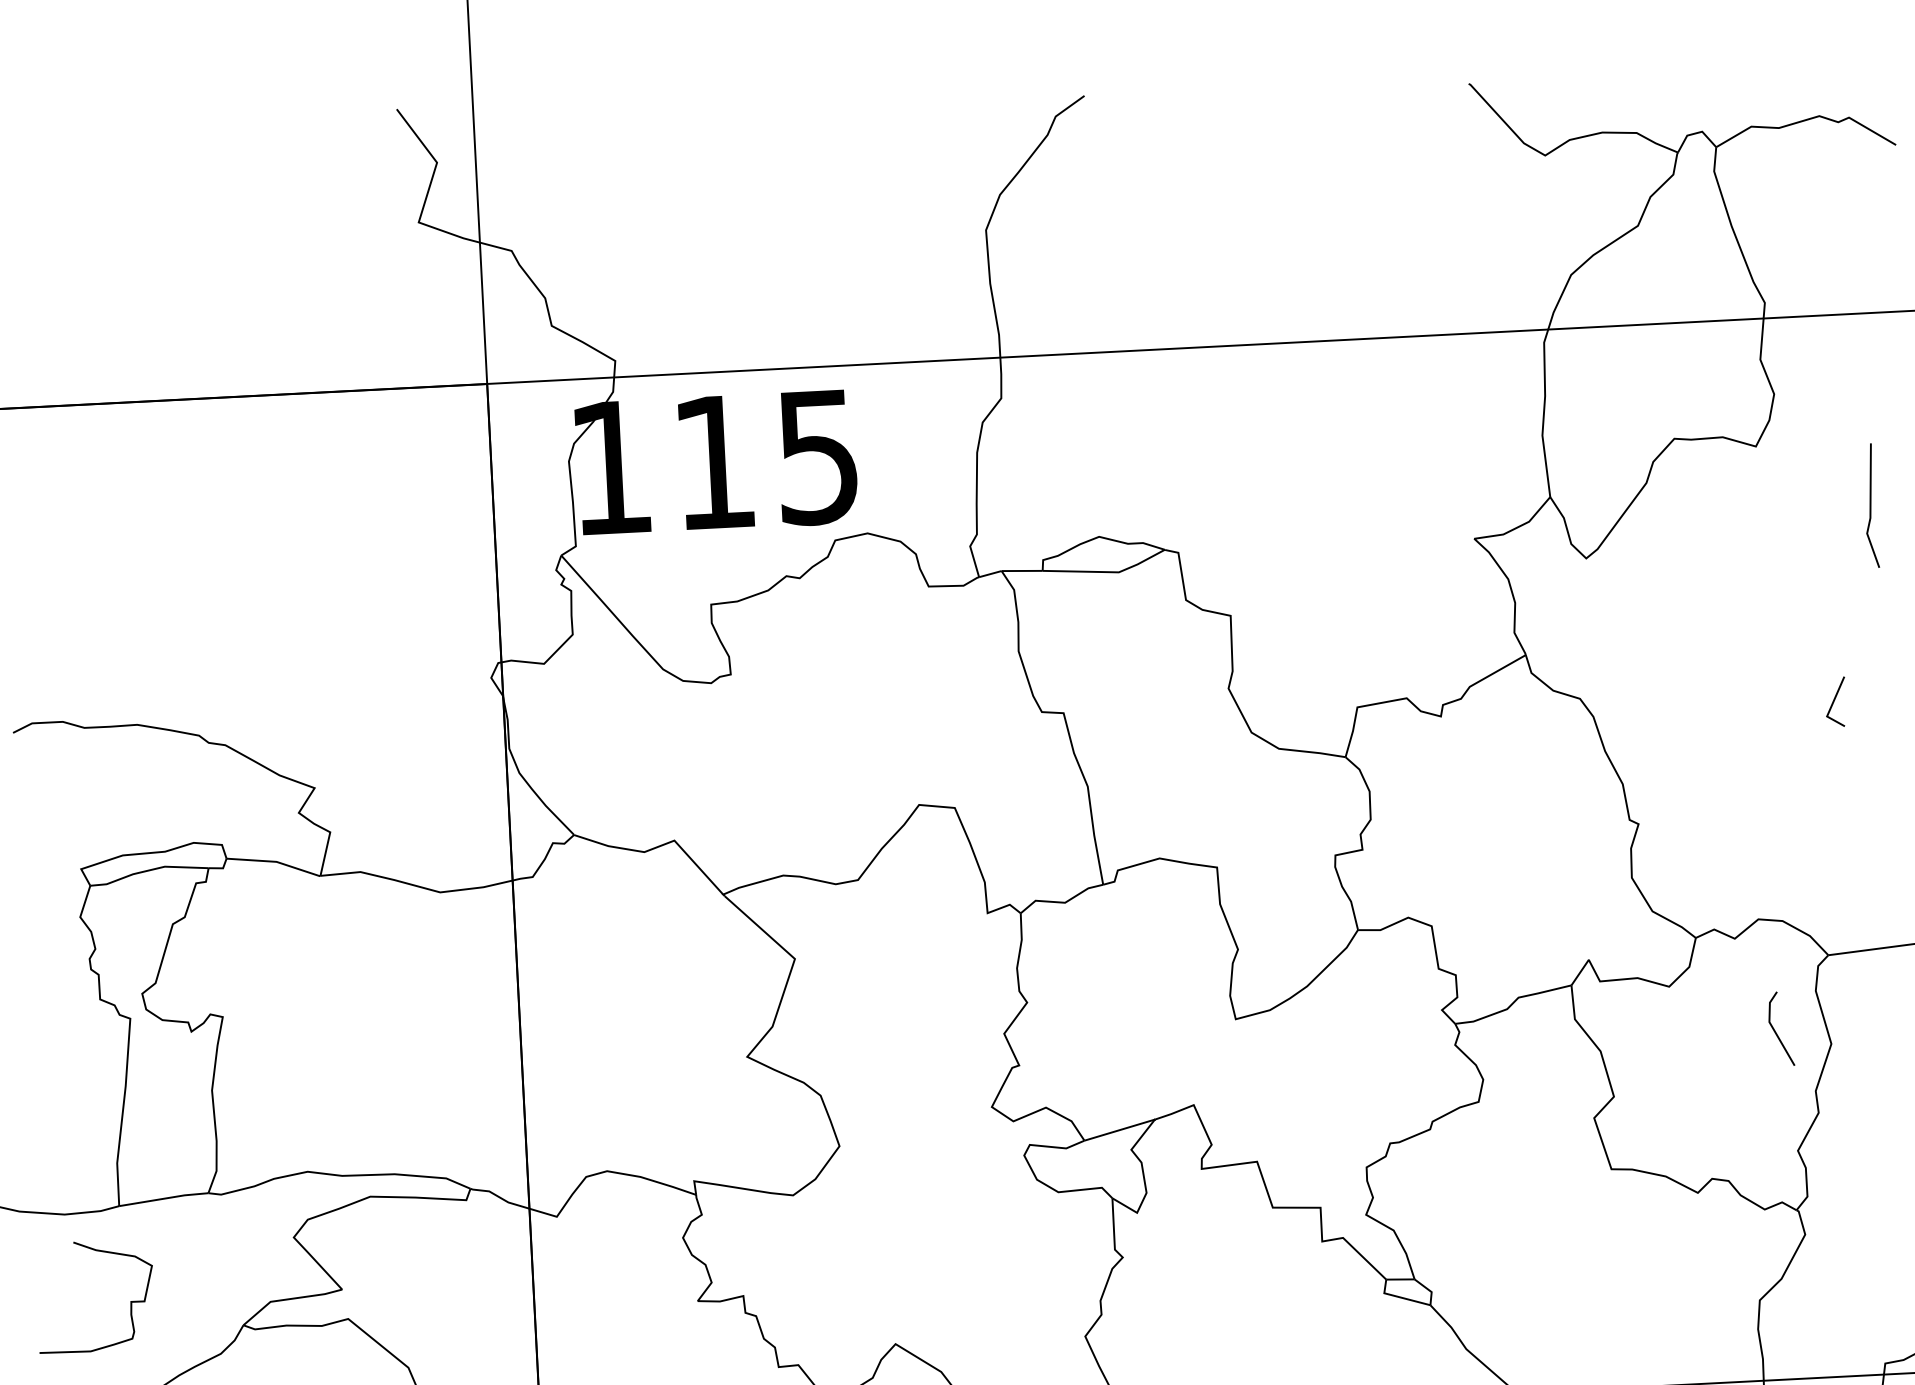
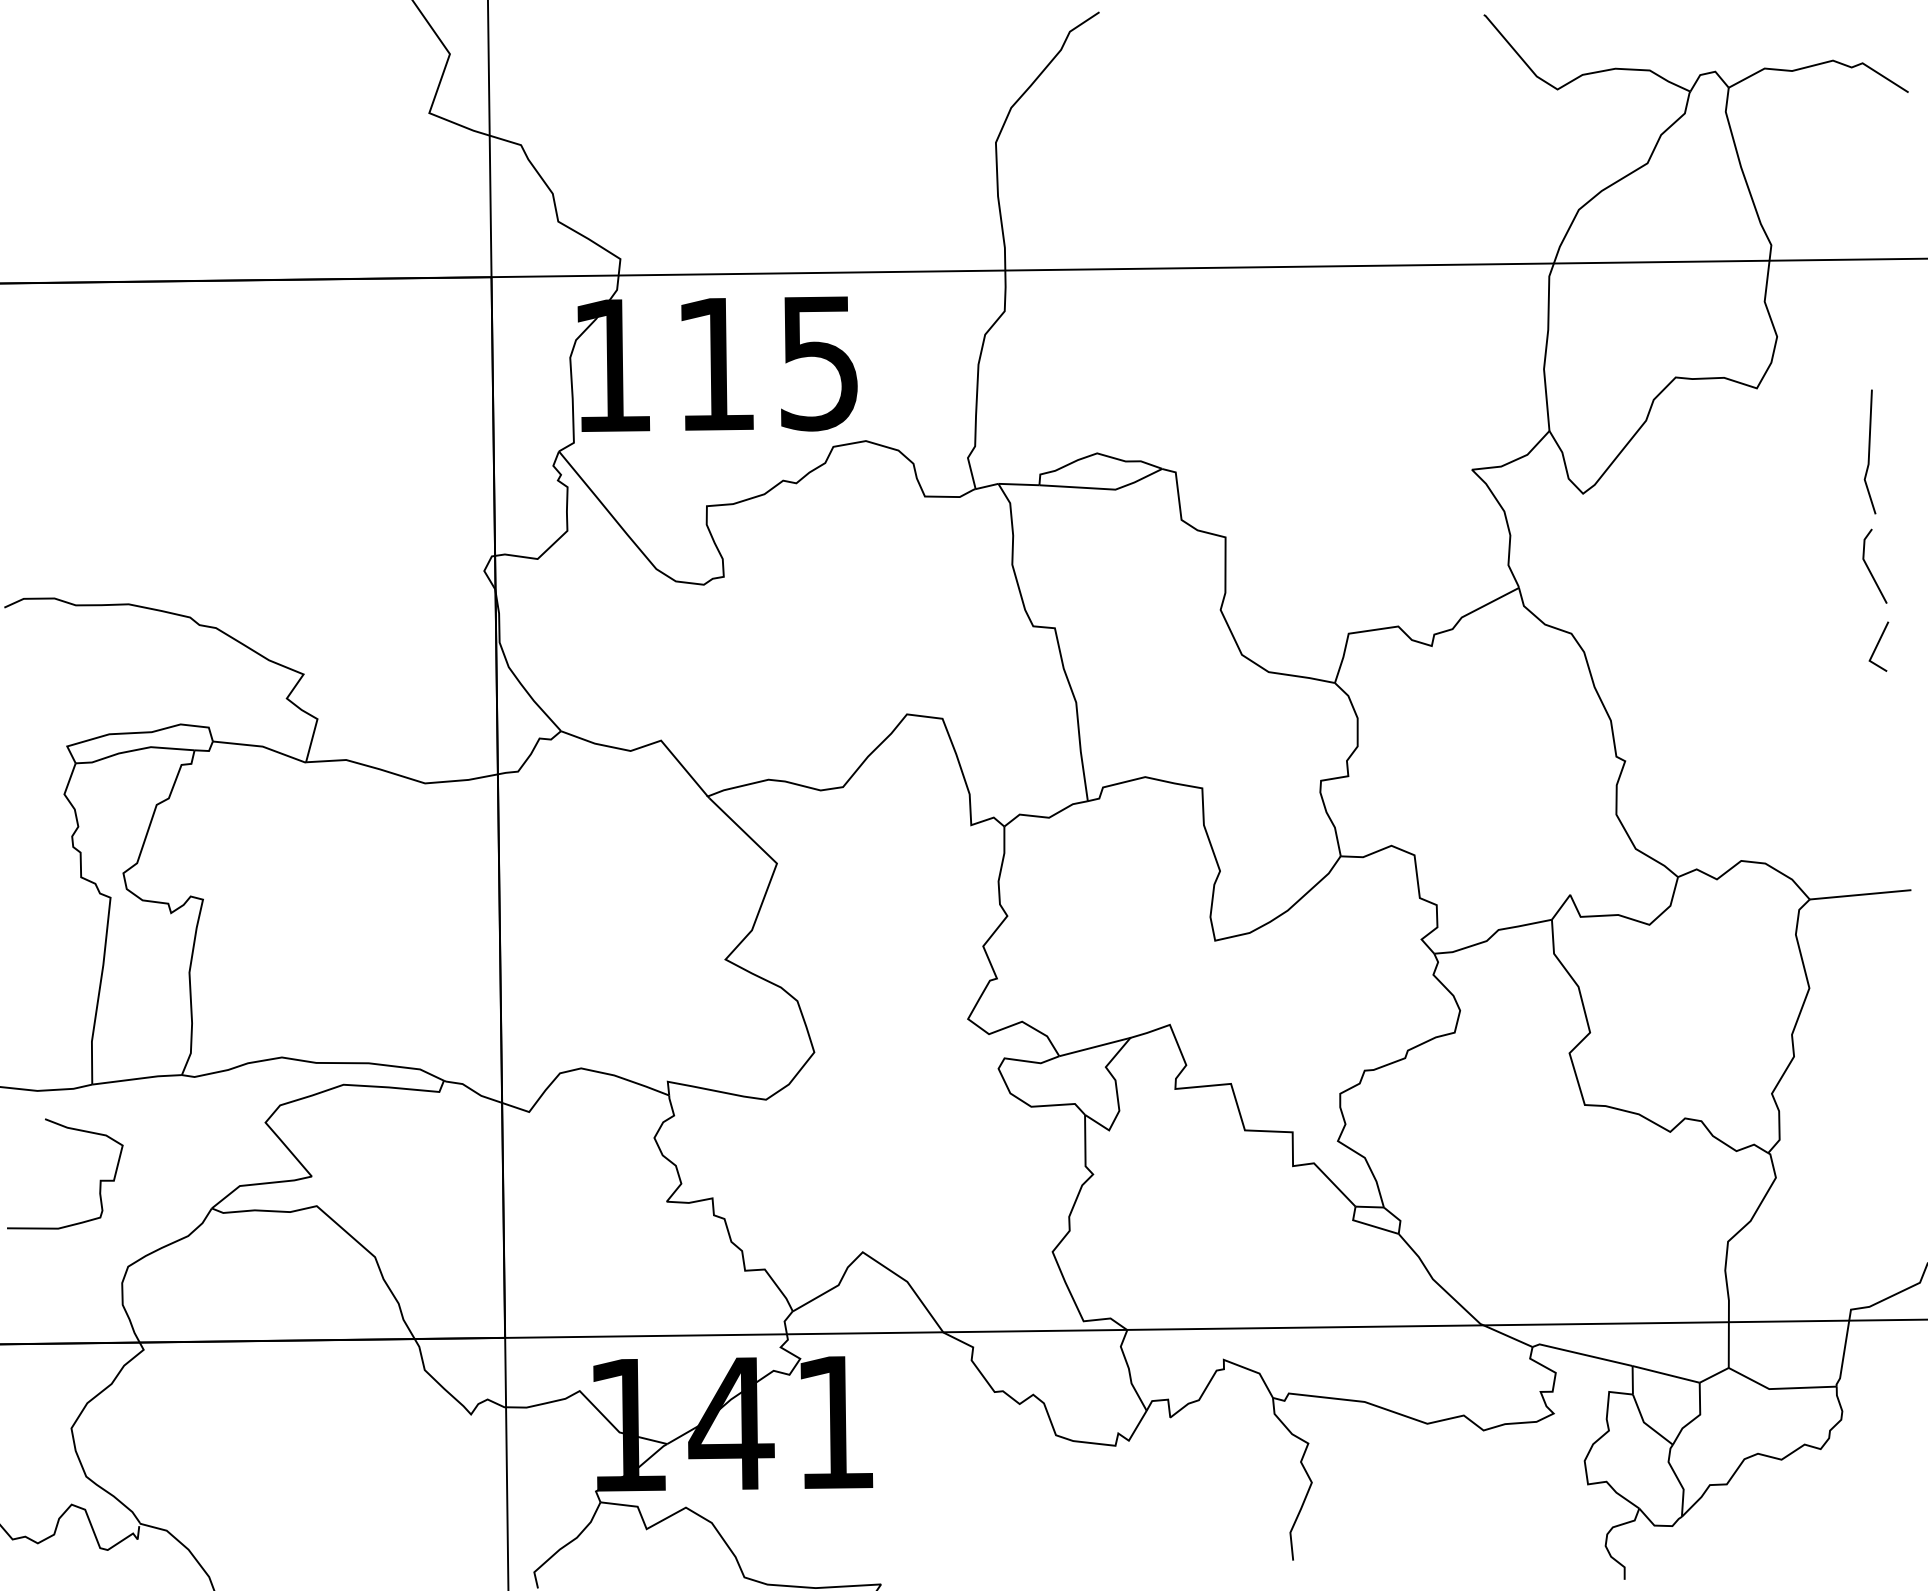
line: (1835, 700) -> (1878, 645), moved
line: (1775, 1031) -> (1869, 568), moved

